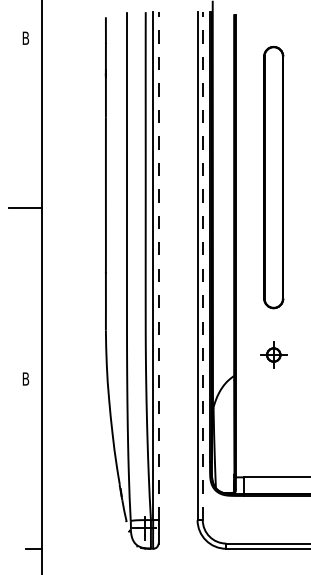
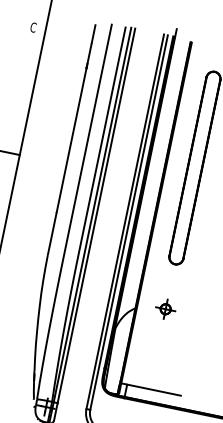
text: (25, 38) -> (33, 27), B -> C
line: (158, 266) -> (96, 216), dashed -> solid
line: (202, 266) -> (128, 222), dashed -> solid
part: (273, 354) -> (165, 308), moved

